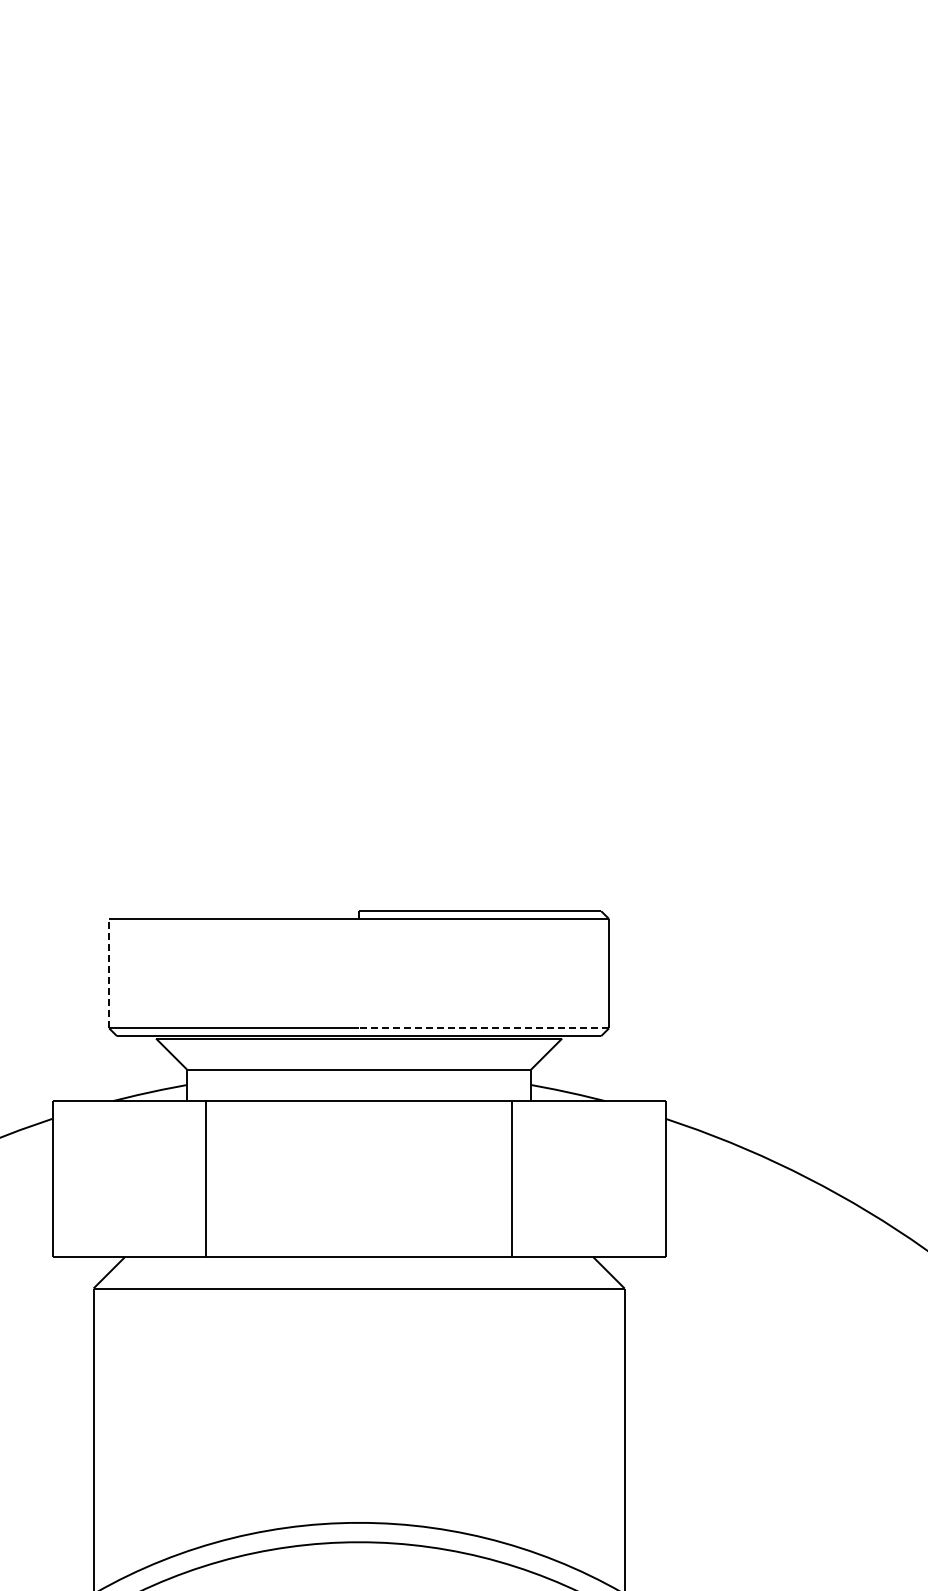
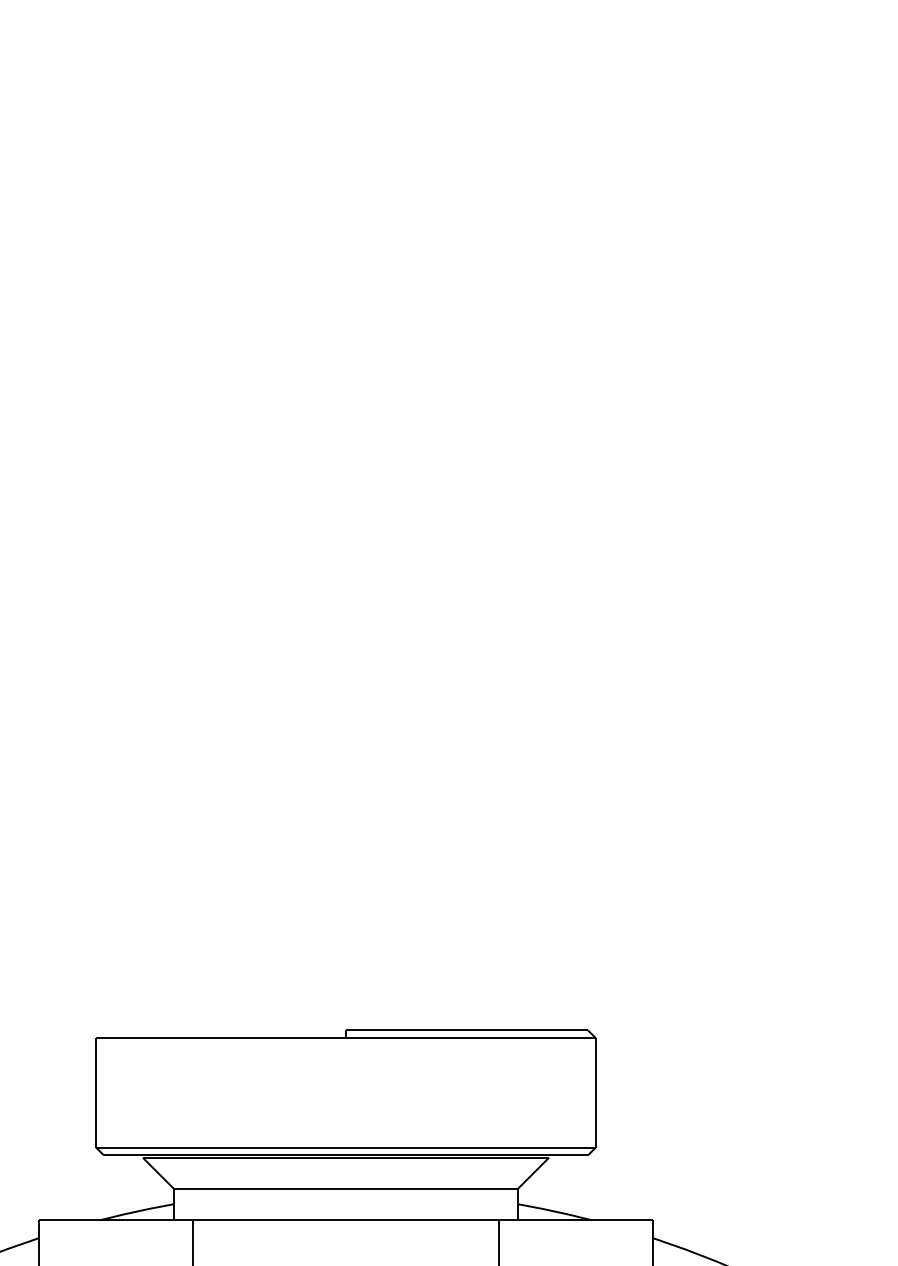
line: (109, 973) -> (96, 1092), dashed -> solid
line: (484, 1028) -> (471, 1147), dashed -> solid

